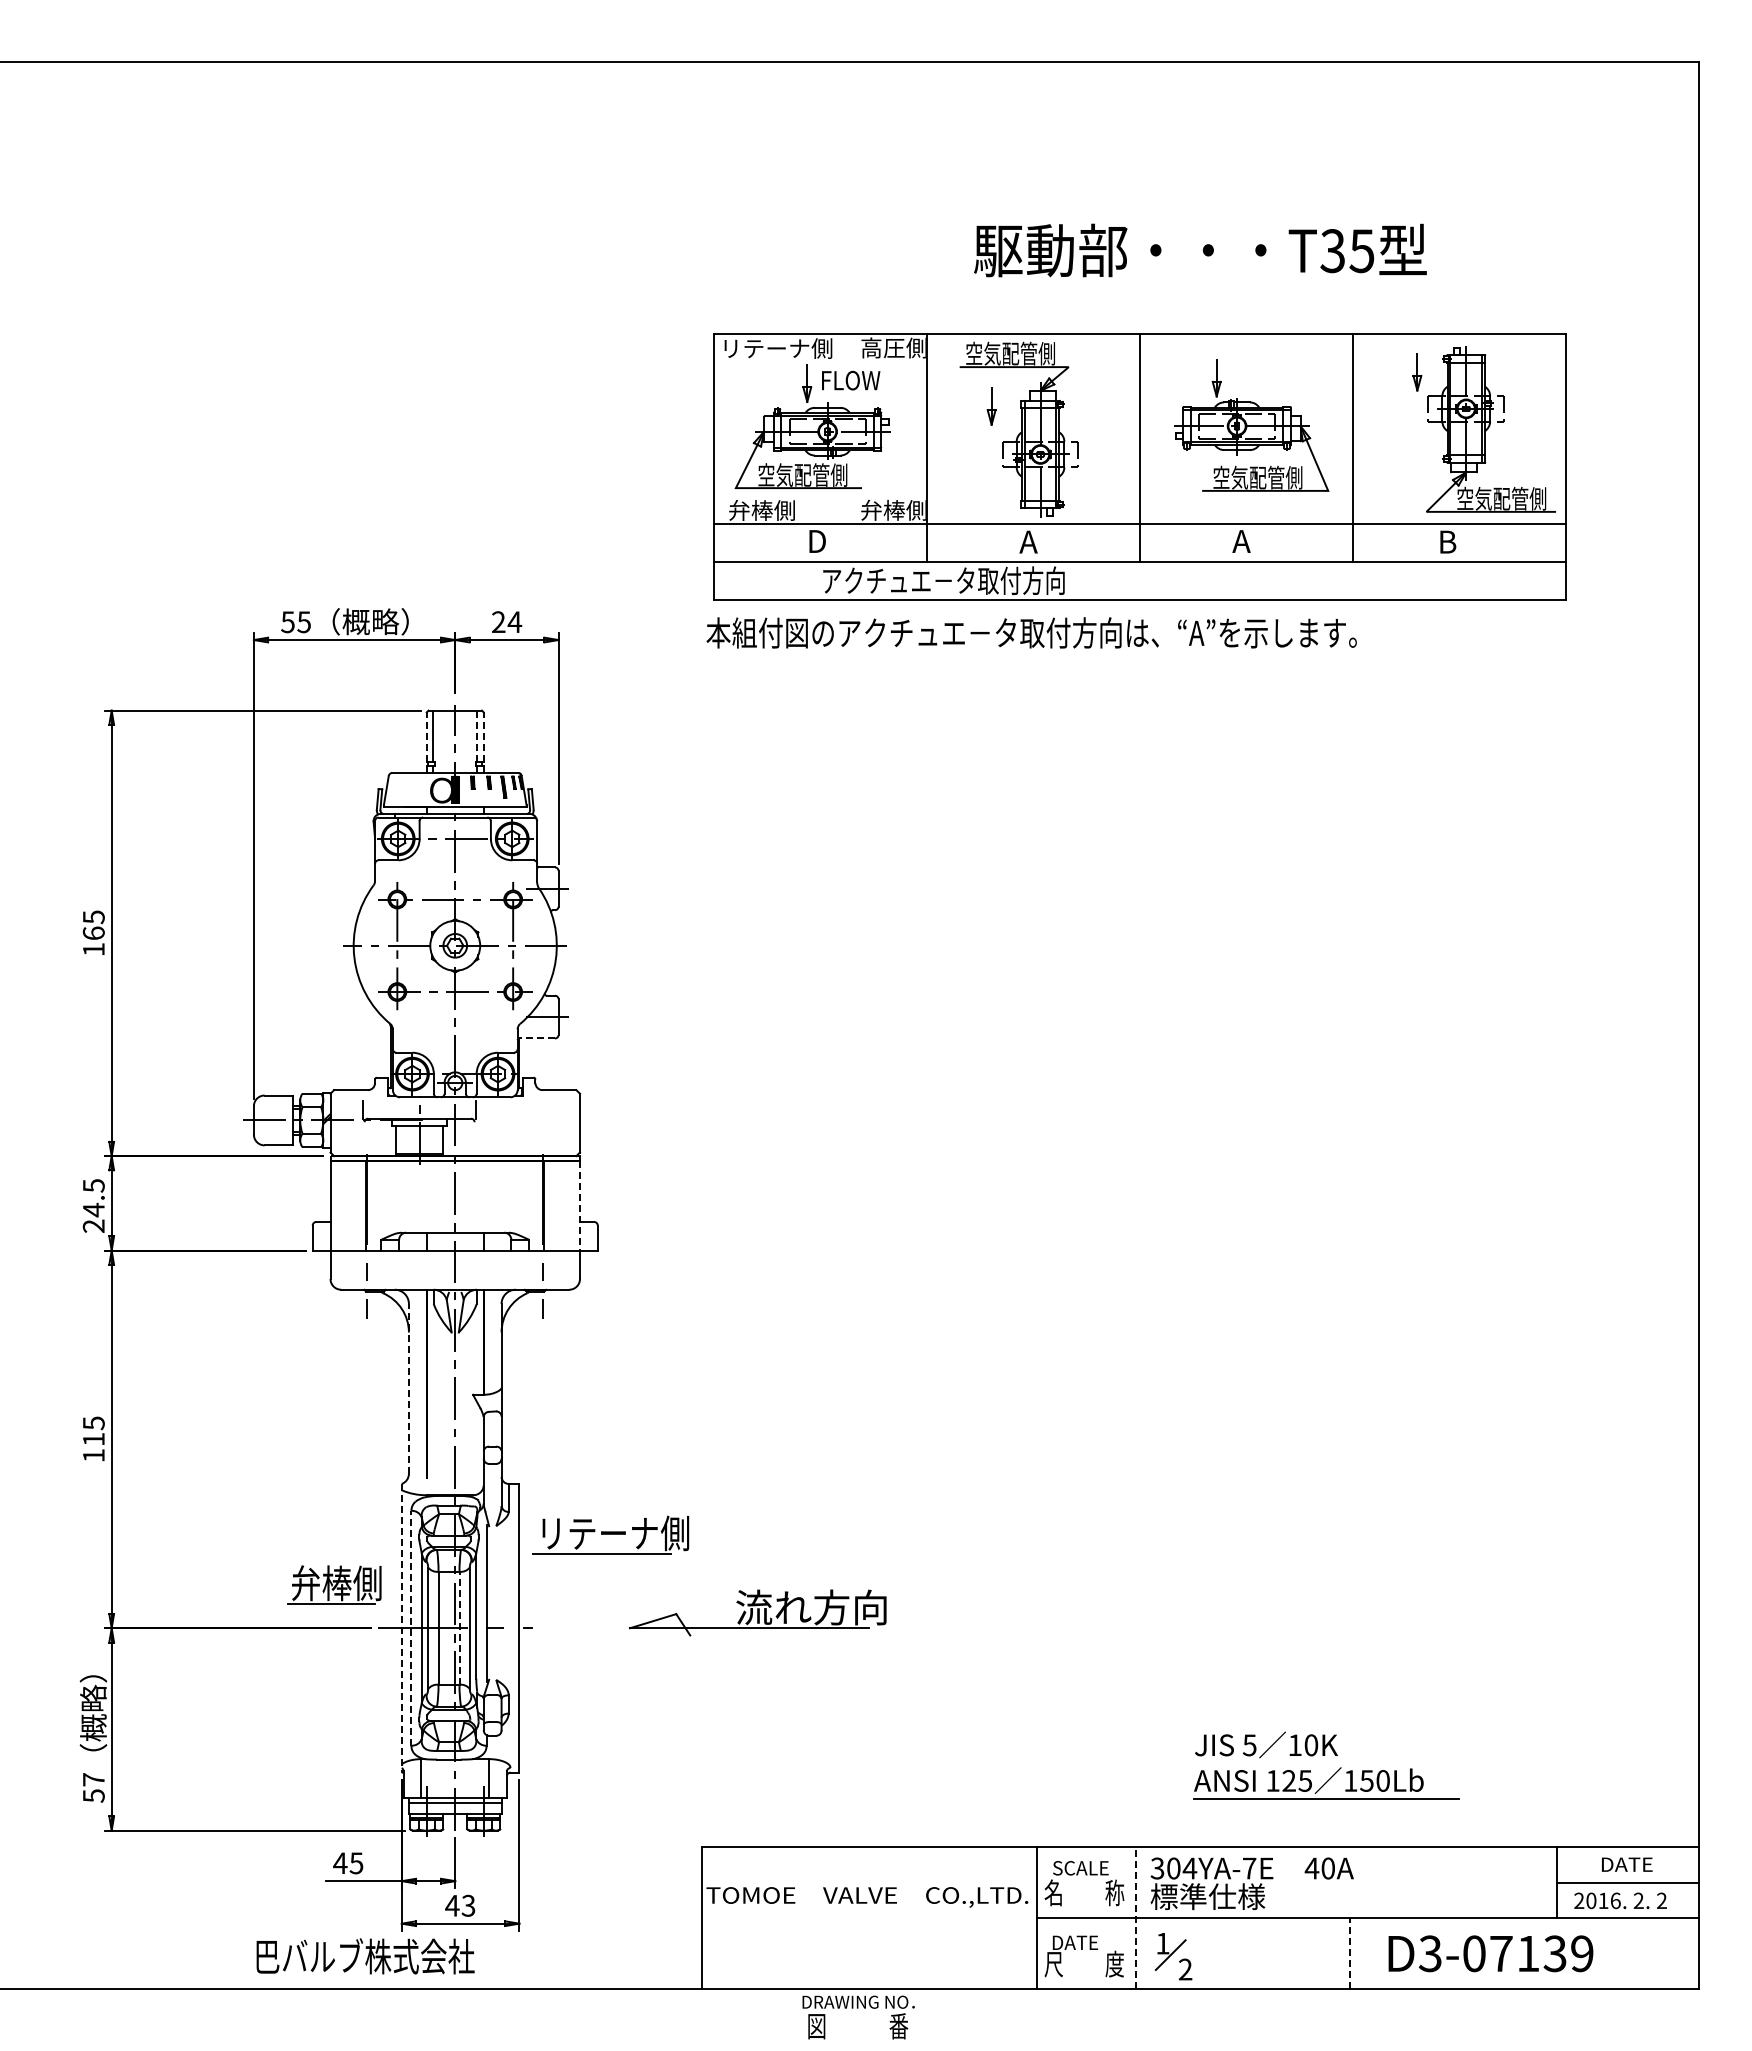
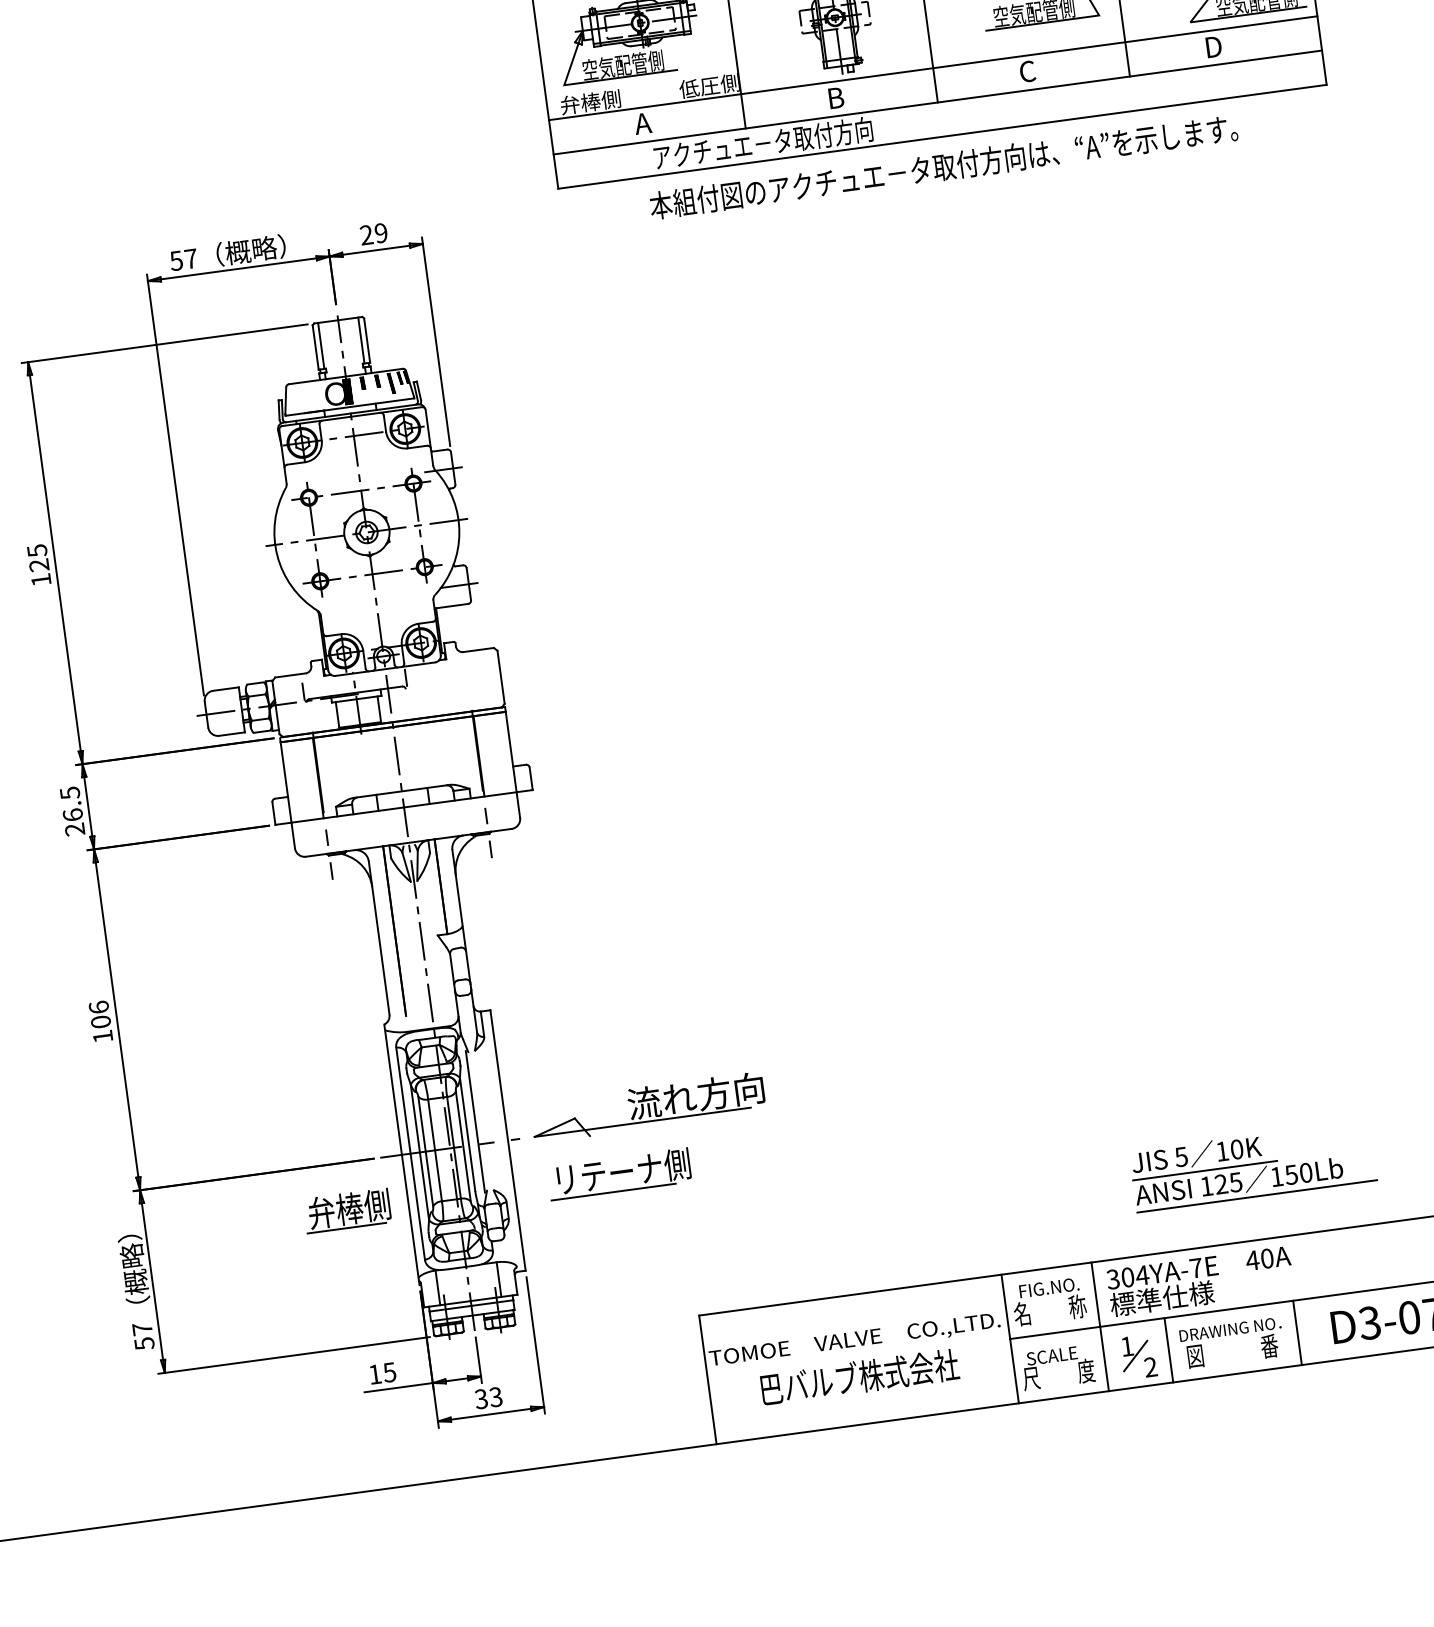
text: (882, 509) -> (699, 86), 弁棒側 -> 低圧側
text: (815, 541) -> (642, 123), D -> A
text: (1028, 541) -> (834, 97), A -> B
text: (1241, 541) -> (1027, 71), A -> C
text: (1449, 541) -> (1214, 46), B -> D
text: (303, 622) -> (190, 259), 55 -> 57
text: (514, 622) -> (380, 233), 24 -> 29
text: (1031, 632) -> (943, 166), moved
line: (477, 736) -> (361, 340), dashed -> solid
line: (426, 737) -> (315, 348), dashed -> solid
line: (483, 737) -> (366, 341), dashed -> solid
text: (93, 933) -> (38, 565), 165 -> 125
line: (537, 1038) -> (452, 606), dashed -> solid
line: (579, 1205) -> (510, 751), dashed -> solid
text: (93, 1209) -> (72, 814), 24.5 -> 26.5
line: (408, 1388) -> (378, 937), dashed -> solid
text: (93, 1430) -> (99, 1014), 115 -> 106
part: (610, 1534) -> (619, 1173), moved
part: (334, 1584) -> (347, 1210), moved
part: (757, 1612) -> (647, 1107), moved
line: (411, 1627) -> (410, 1152), dashed -> solid
line: (459, 1627) -> (453, 1147), dashed -> solid
line: (401, 1628) -> (401, 1155), dashed -> solid
line: (1273, 1763) -> (1205, 1170), added
text: (340, 1862) -> (375, 1373), 45 -> 15
text: (1086, 1868) -> (1049, 1288), SCALE -> FIG.NO.
text: (452, 1905) -> (481, 1398), 43 -> 33
line: (1136, 1917) -> (1100, 1326), dashed -> solid
text: (1079, 1942) -> (1051, 1355), DATE -> SCALE
line: (1207, 1953) -> (1168, 1350), added
line: (1350, 1953) -> (1297, 1332), dashed -> solid
text: (365, 1956) -> (859, 1377), moved
text: (858, 2017) -> (1232, 1343), moved

